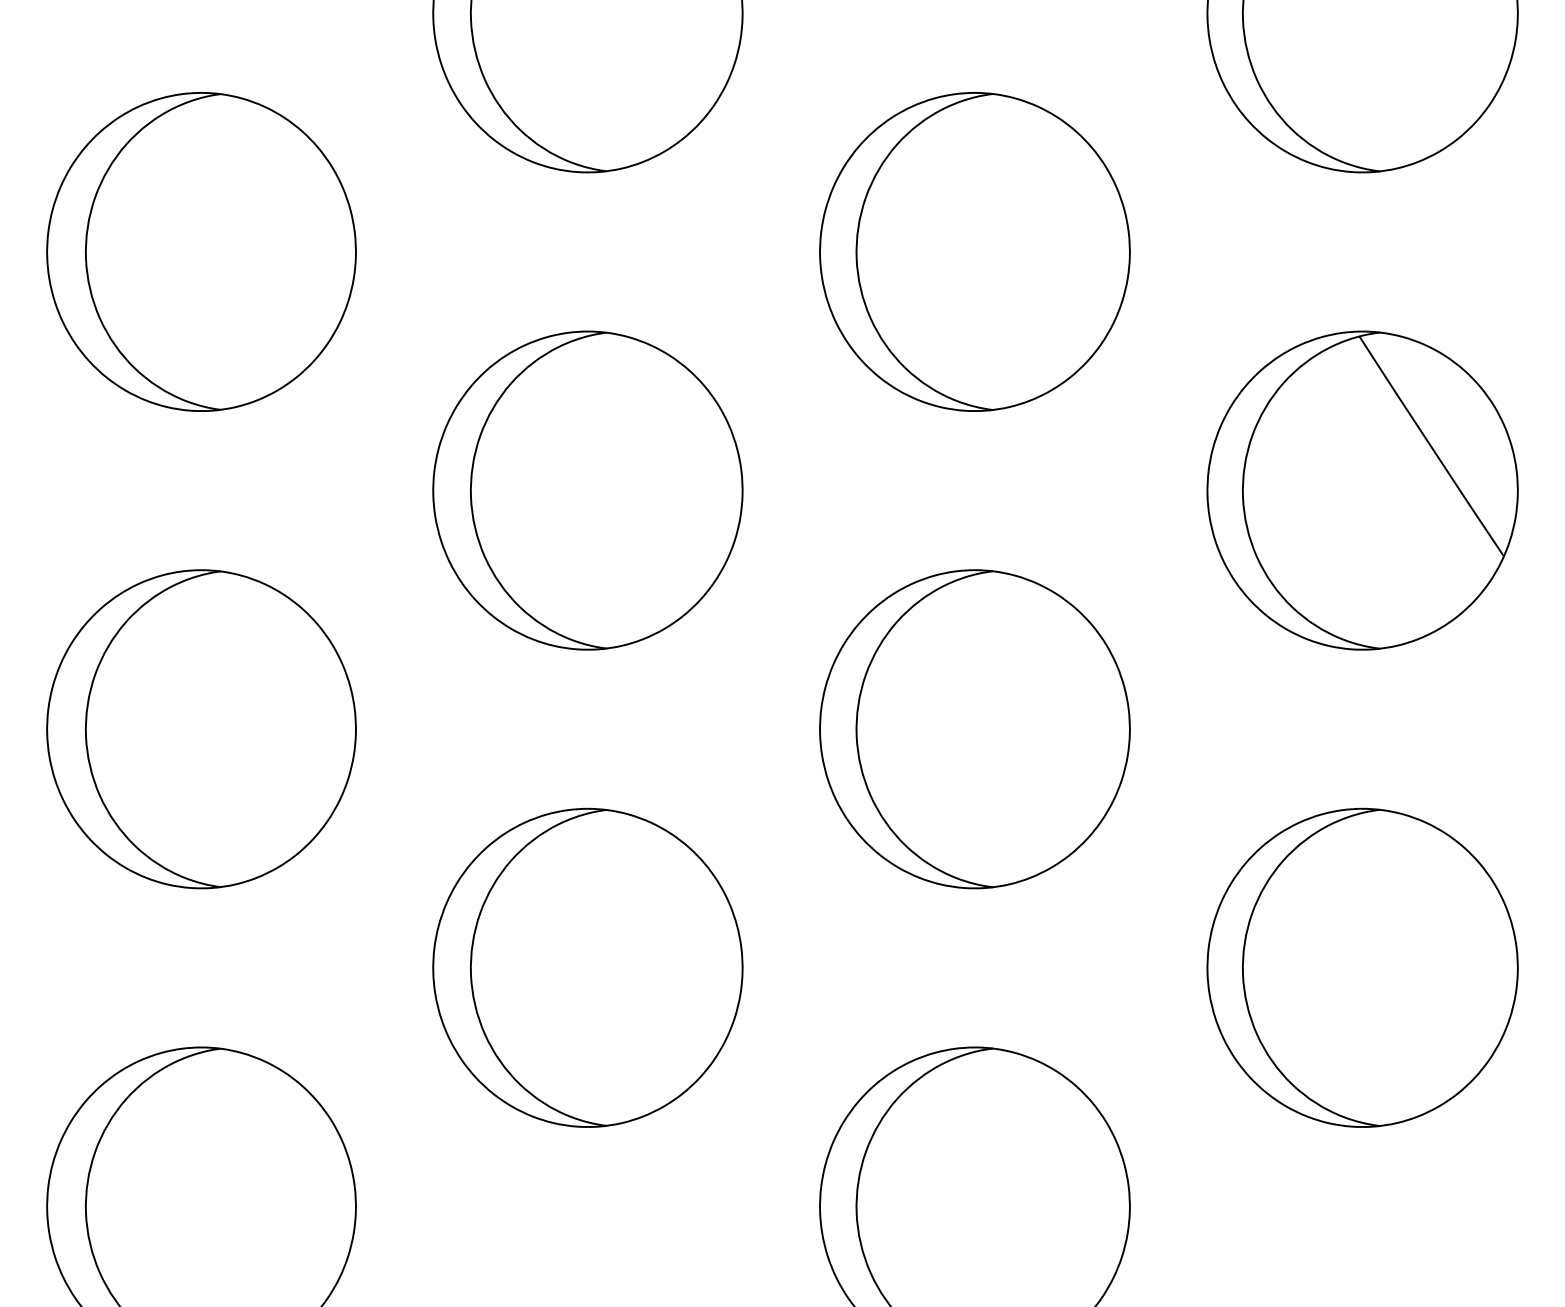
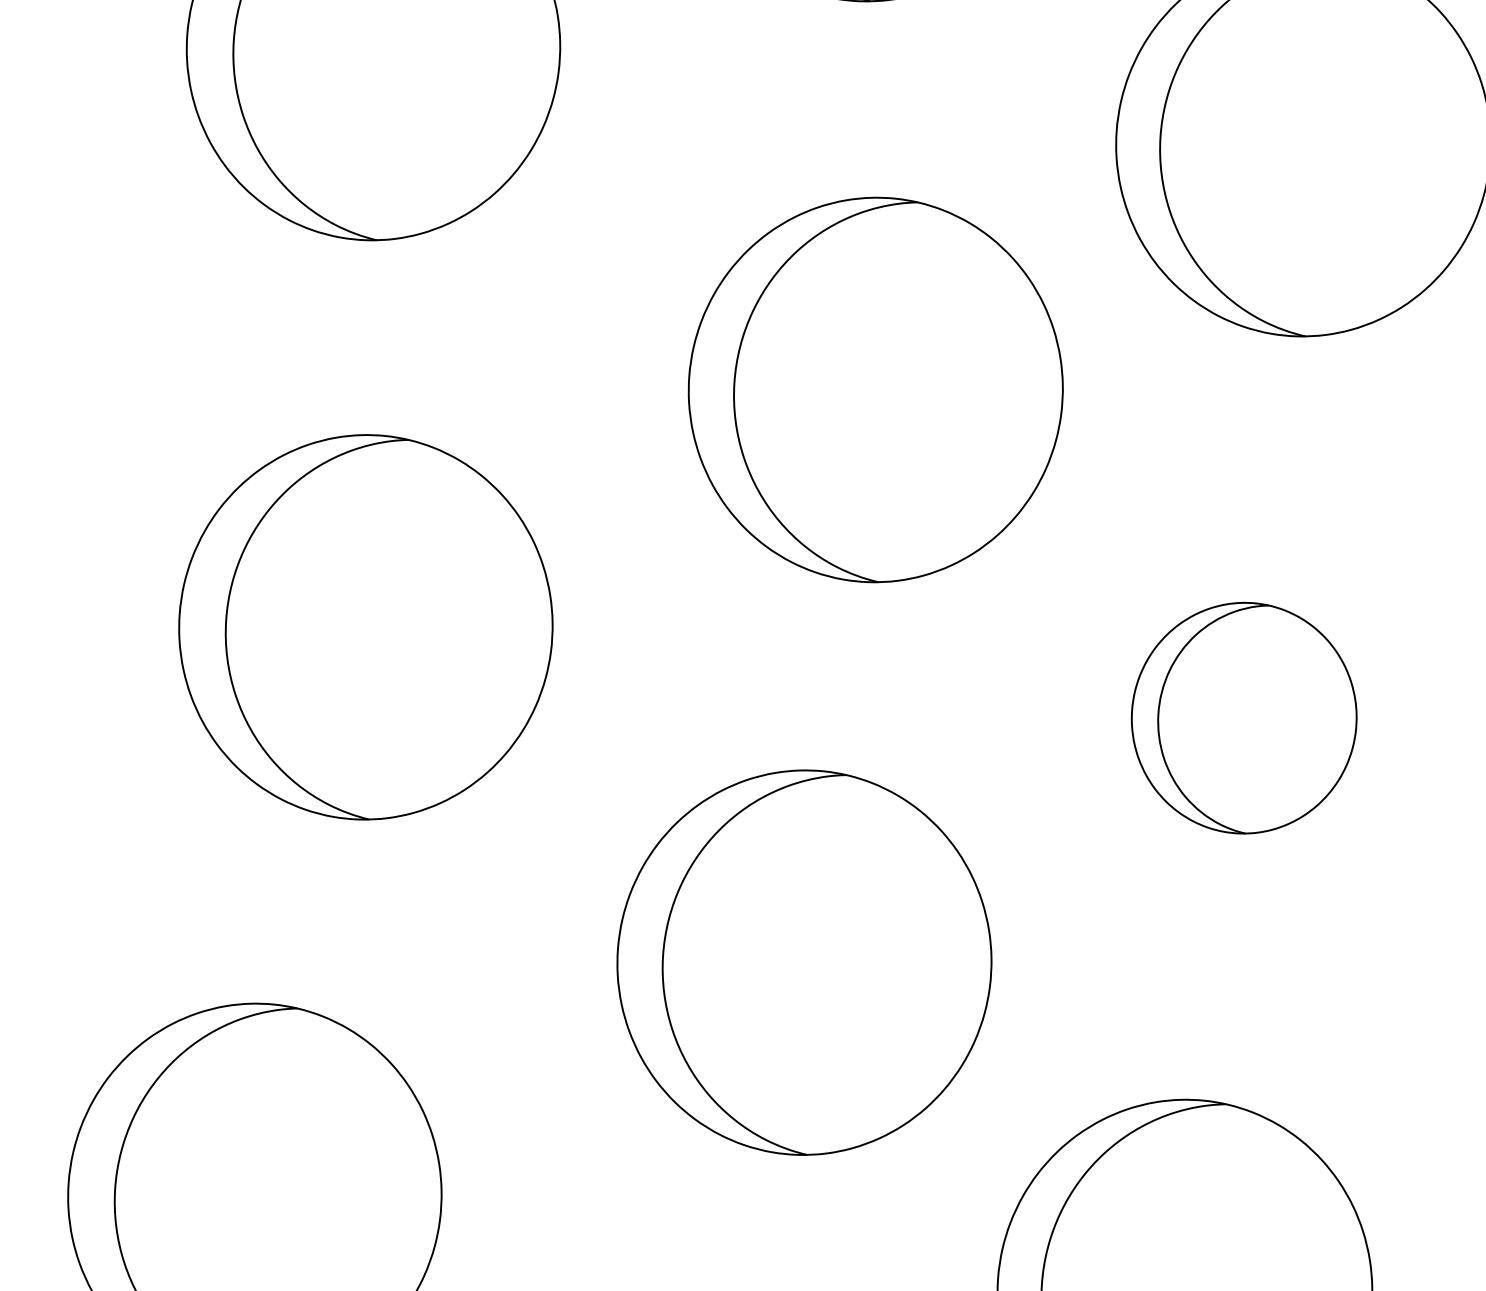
part: (587, 490) -> (875, 389), moved
part: (201, 729) -> (365, 627), moved
part: (974, 729) -> (1243, 718), size x0.6
part: (587, 967) -> (804, 962), moved

